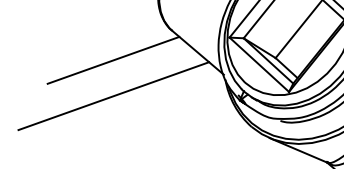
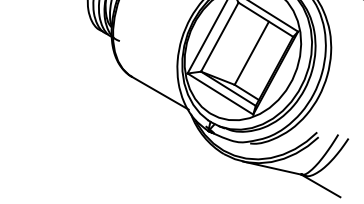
line: (113, 59) -> (81, 114), removed
line: (114, 95) -> (88, 148), removed

